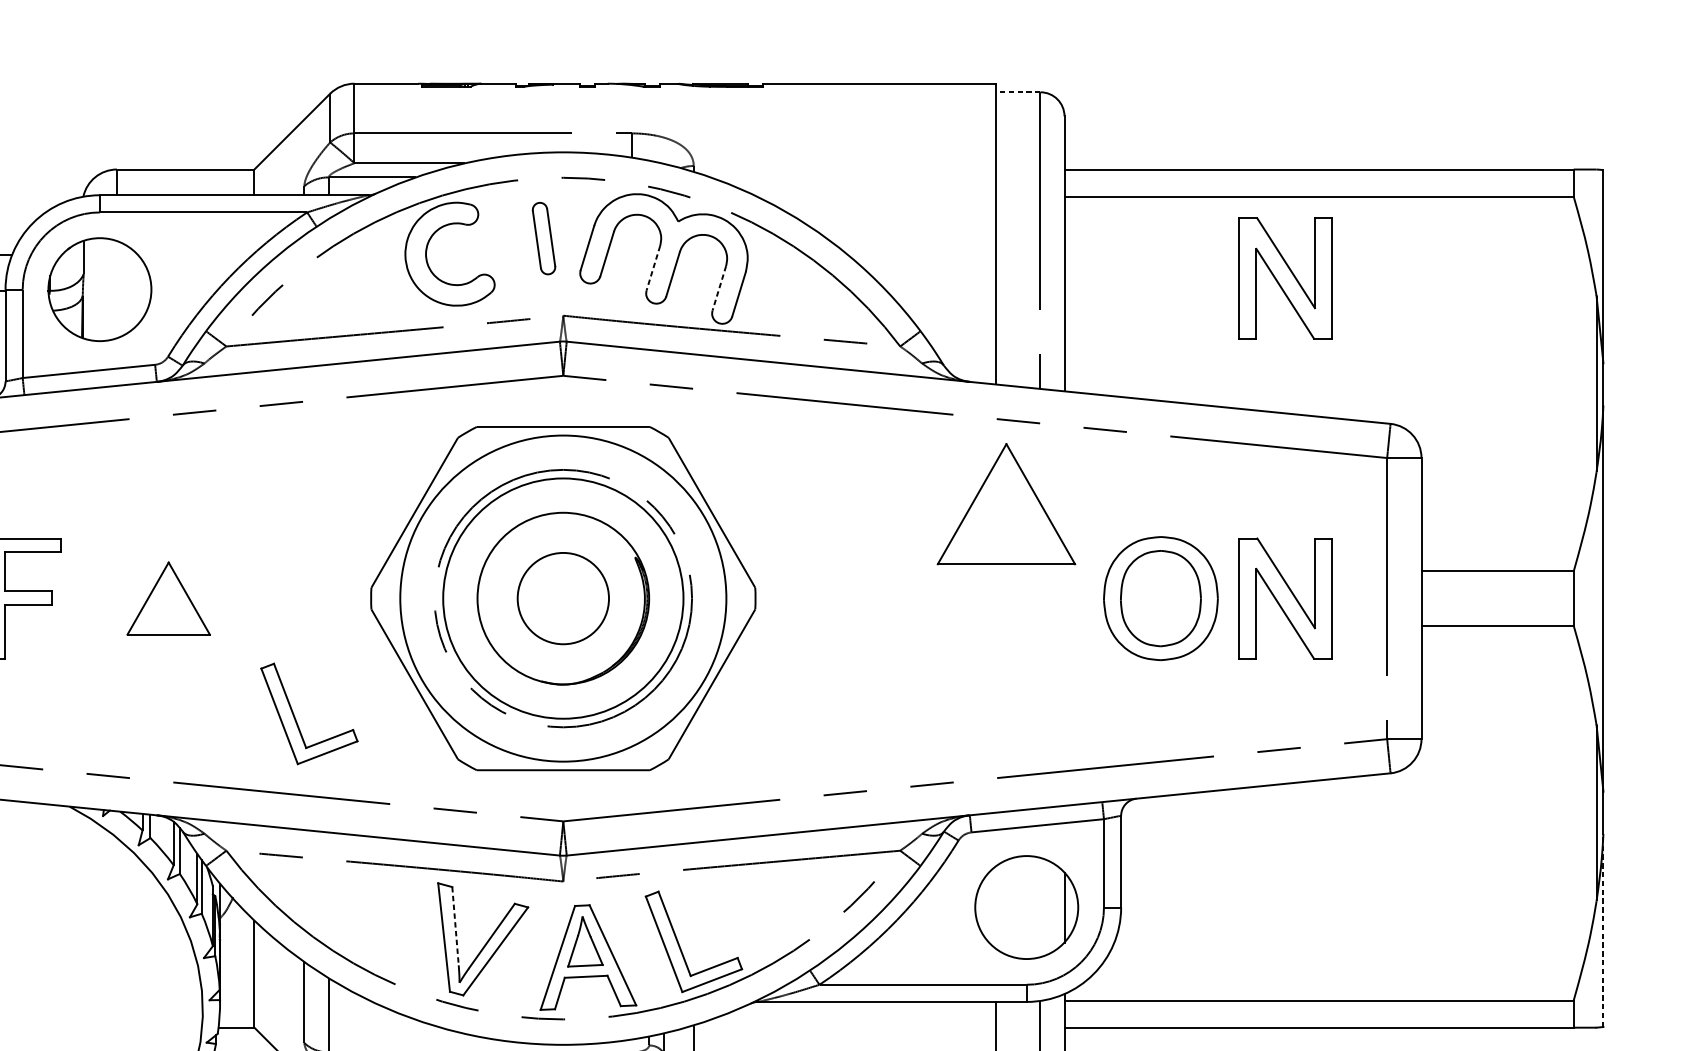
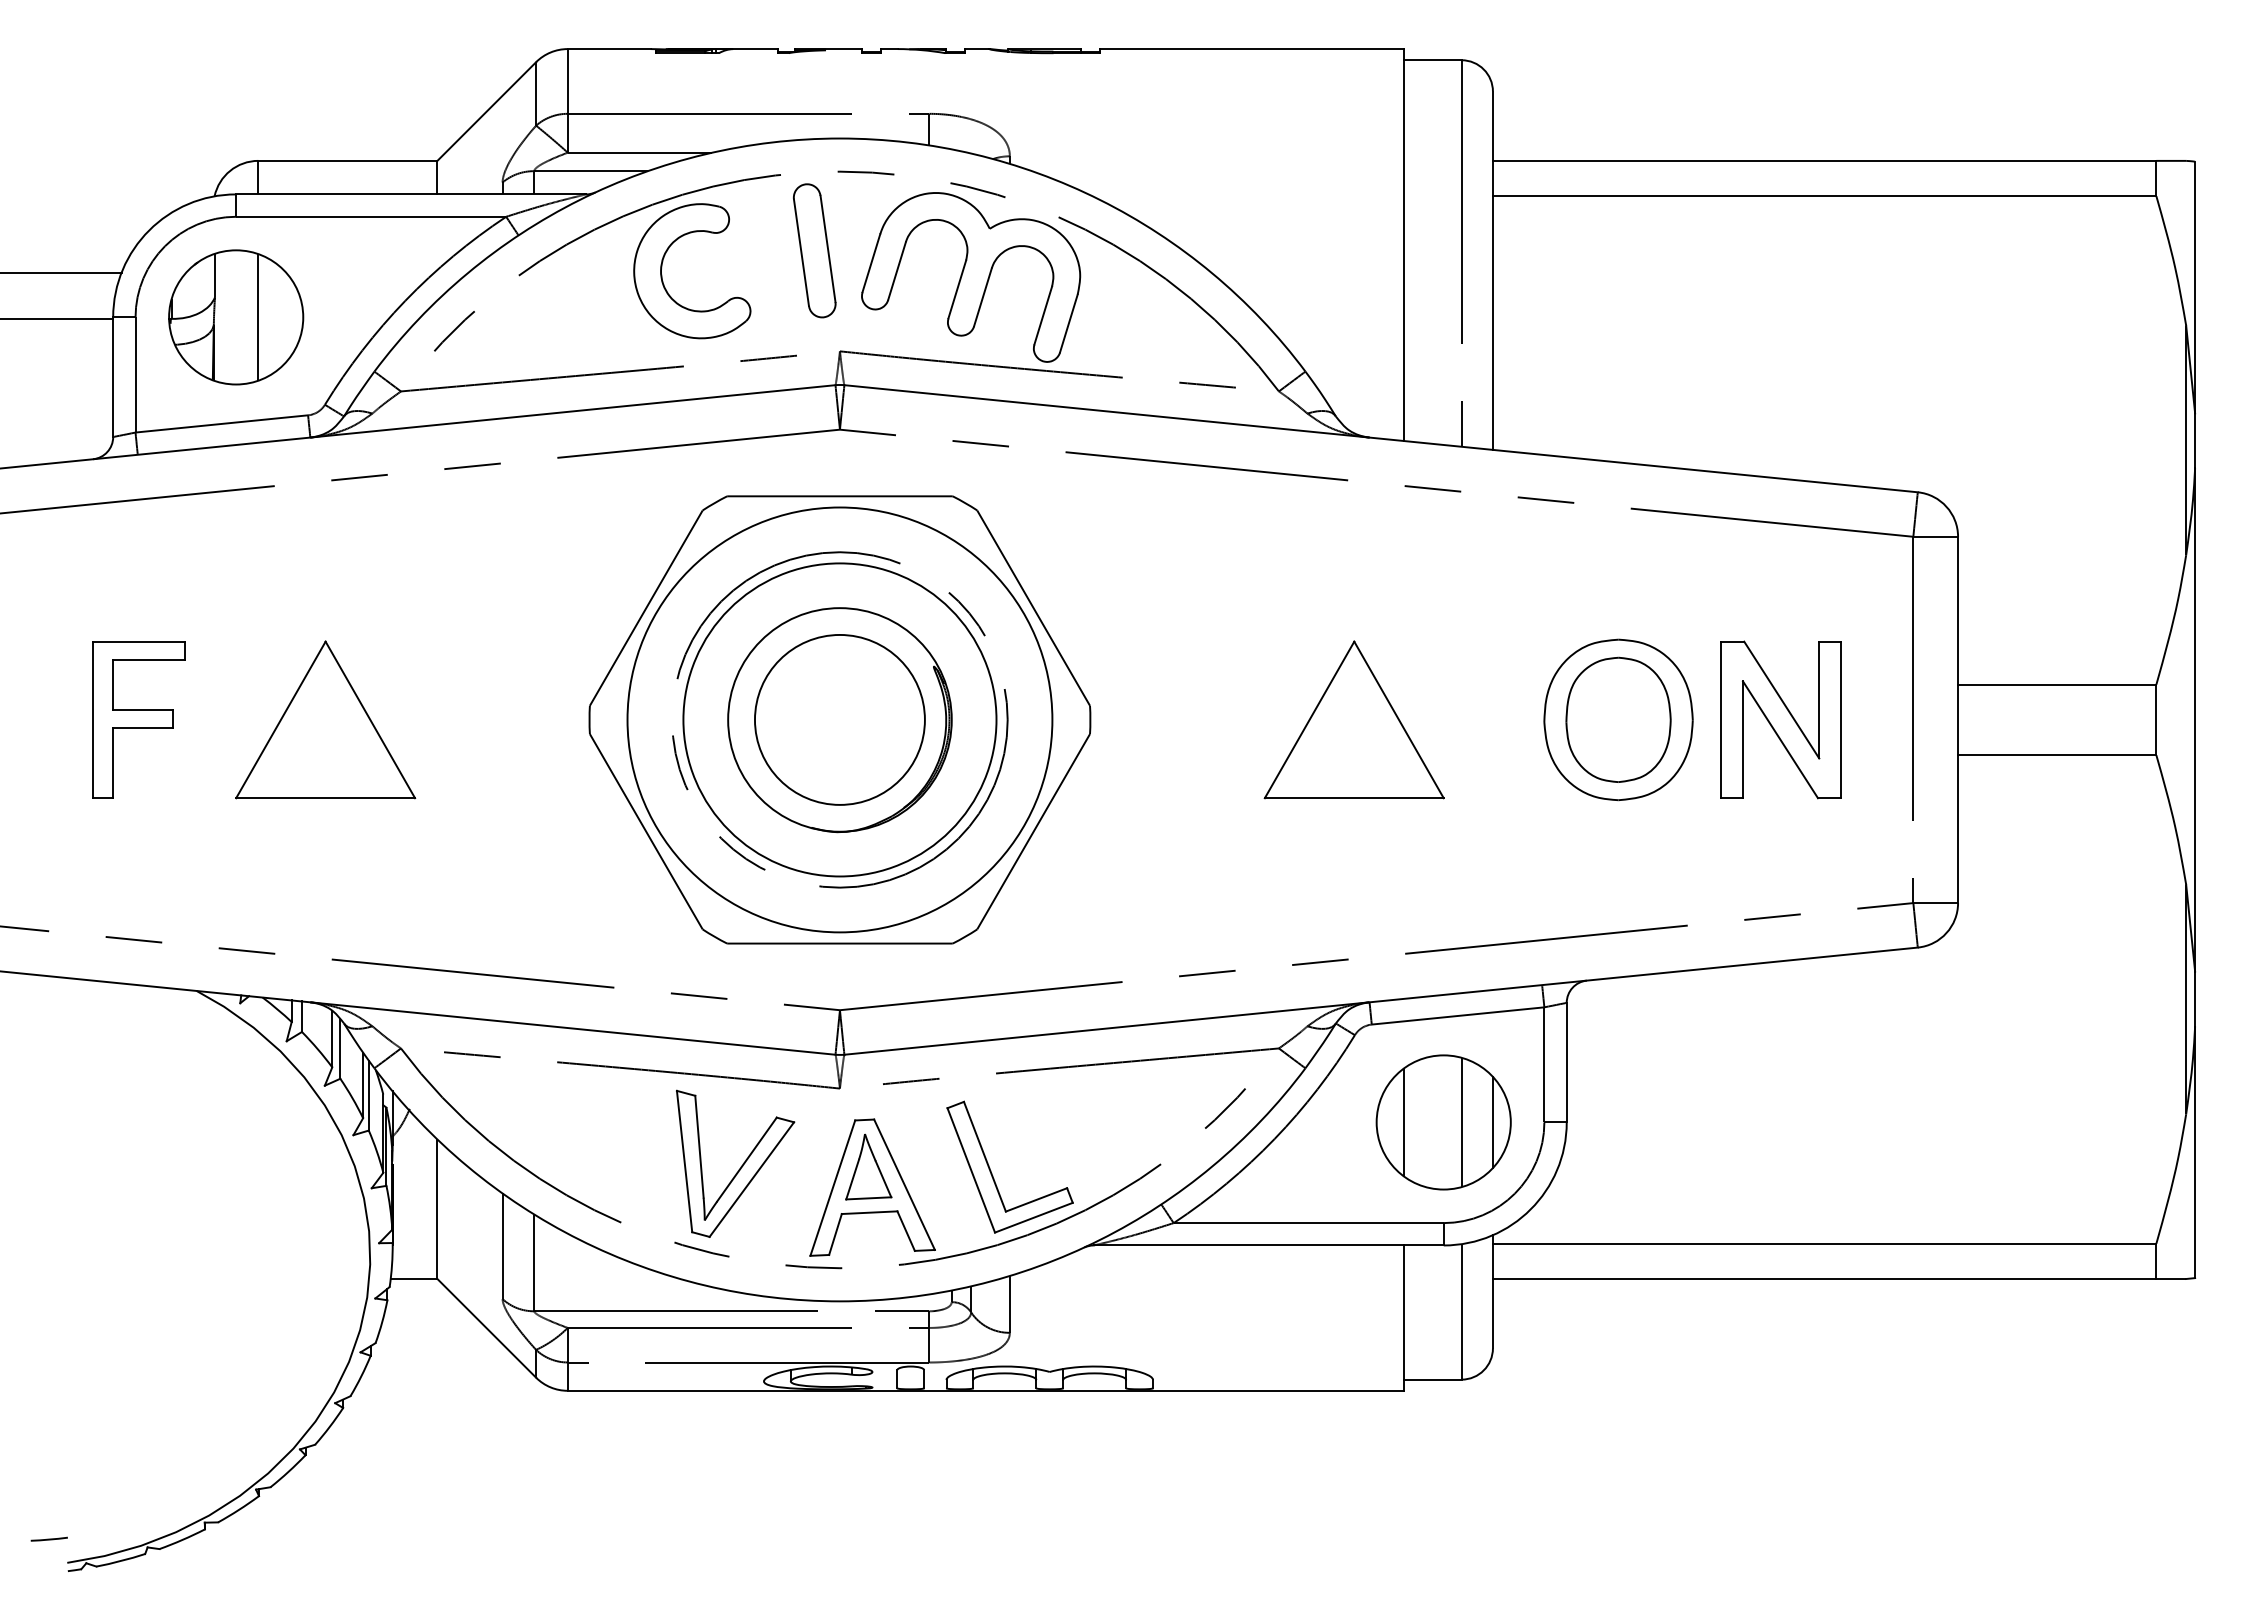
line: (1018, 92) -> (1432, 60), dashed -> solid
part: (543, 238) -> (814, 250), size x1.43
line: (653, 268) -> (957, 289), dashed -> solid
part: (1285, 278) -> (1780, 302), removed
line: (719, 288) -> (1043, 316), dashed -> solid
line: (117, 289) -> (258, 317), added
part: (1005, 503) -> (1353, 719), moved
part: (168, 598) -> (325, 719), size x1.67
circle: (562, 598) -> (839, 719), size x1.43
part: (296, 720) -> (492, 878), removed
line: (995, 907) -> (1403, 1122), added
line: (1040, 907) -> (1461, 1122), added
line: (455, 926) -> (699, 1147), dashed -> solid
line: (1603, 930) -> (2195, 1152), dashed -> solid

